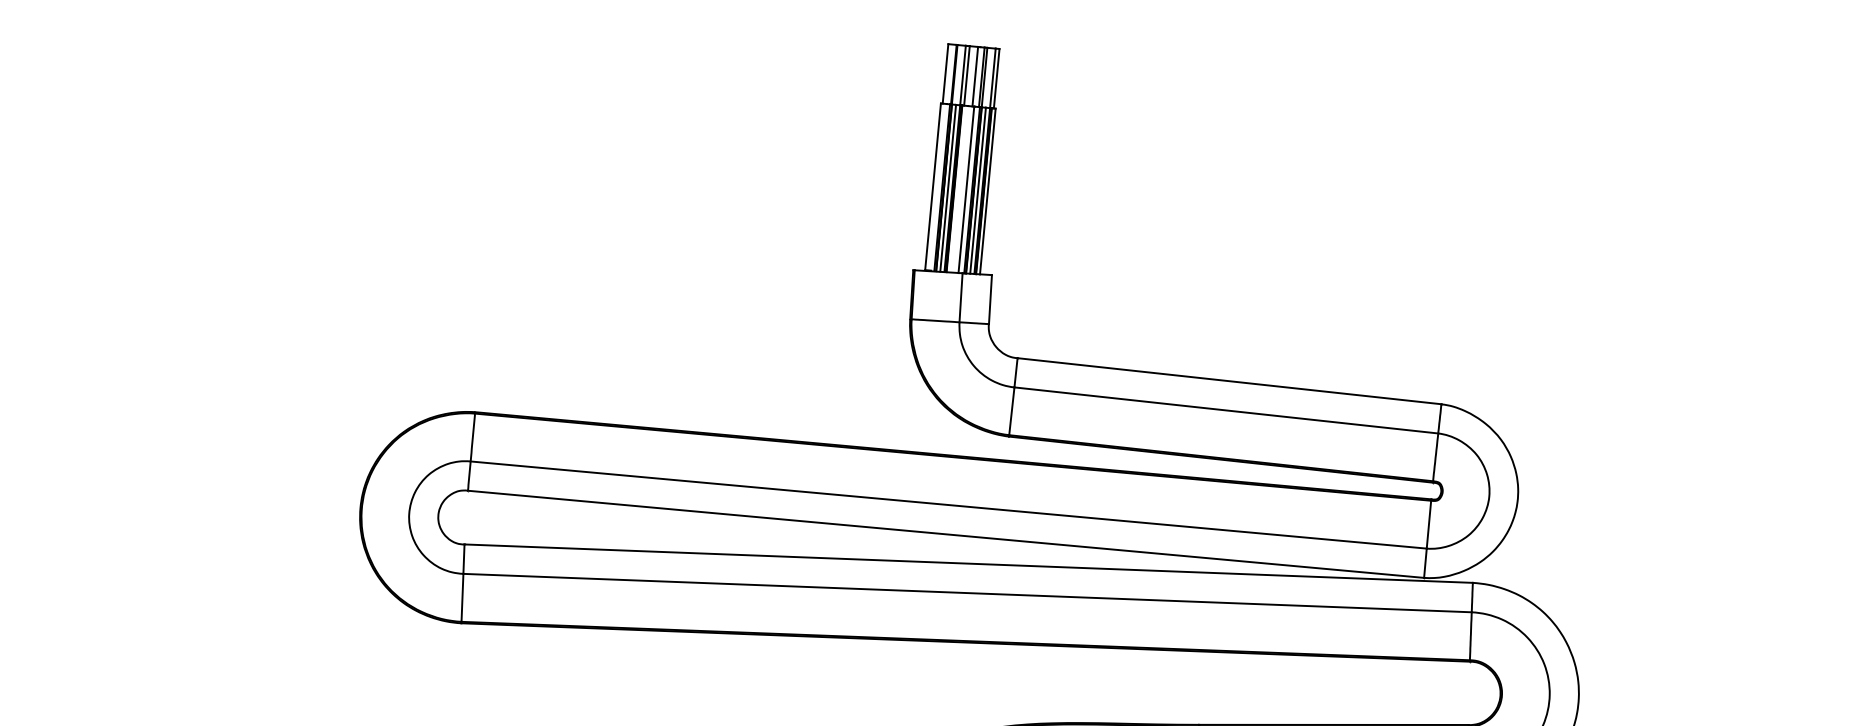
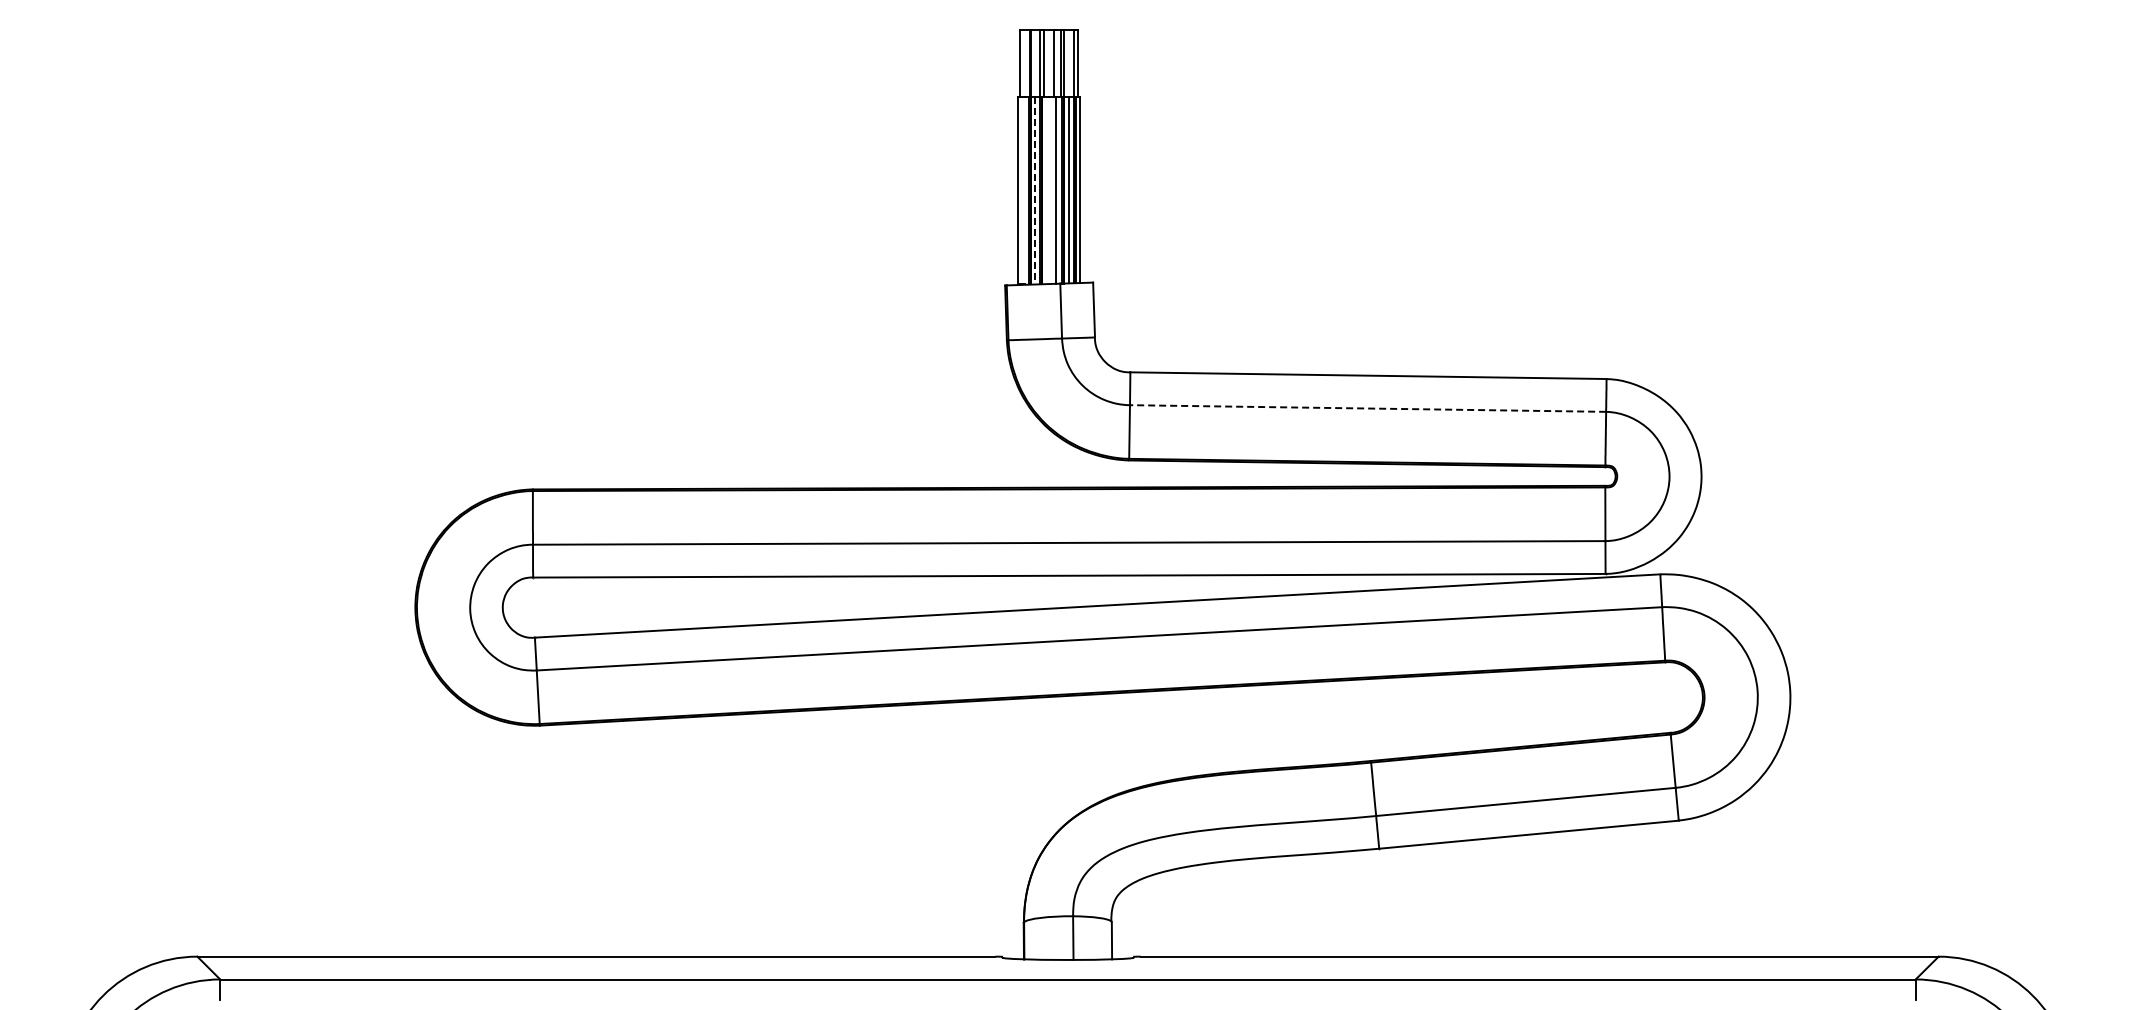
line: (948, 189) -> (1035, 191), solid -> dashed
line: (1225, 410) -> (1367, 408), solid -> dashed

